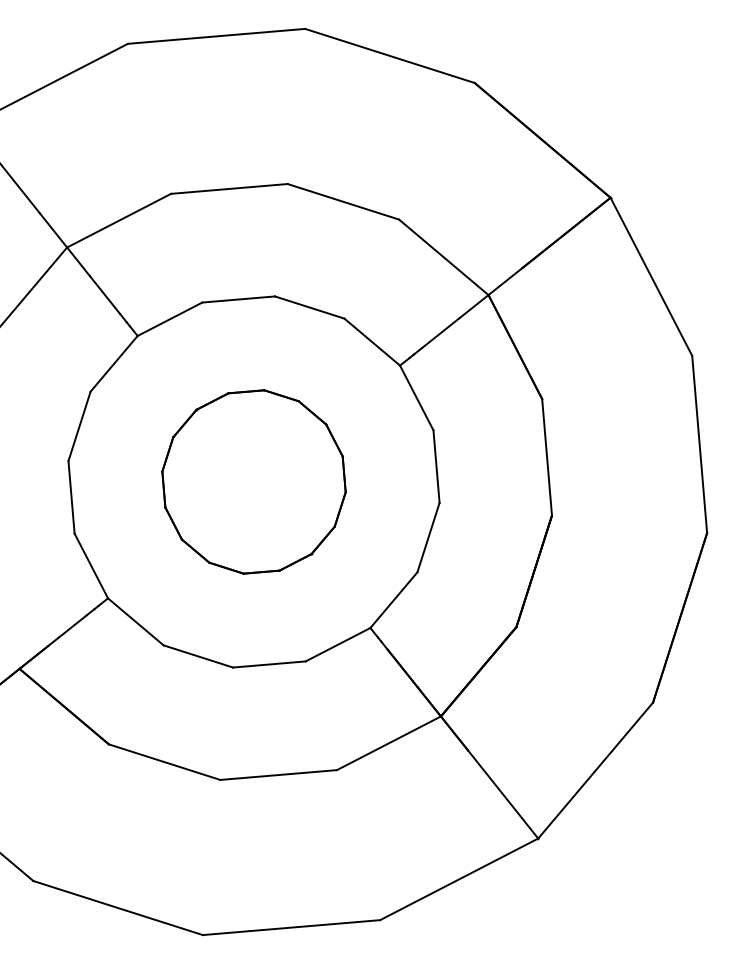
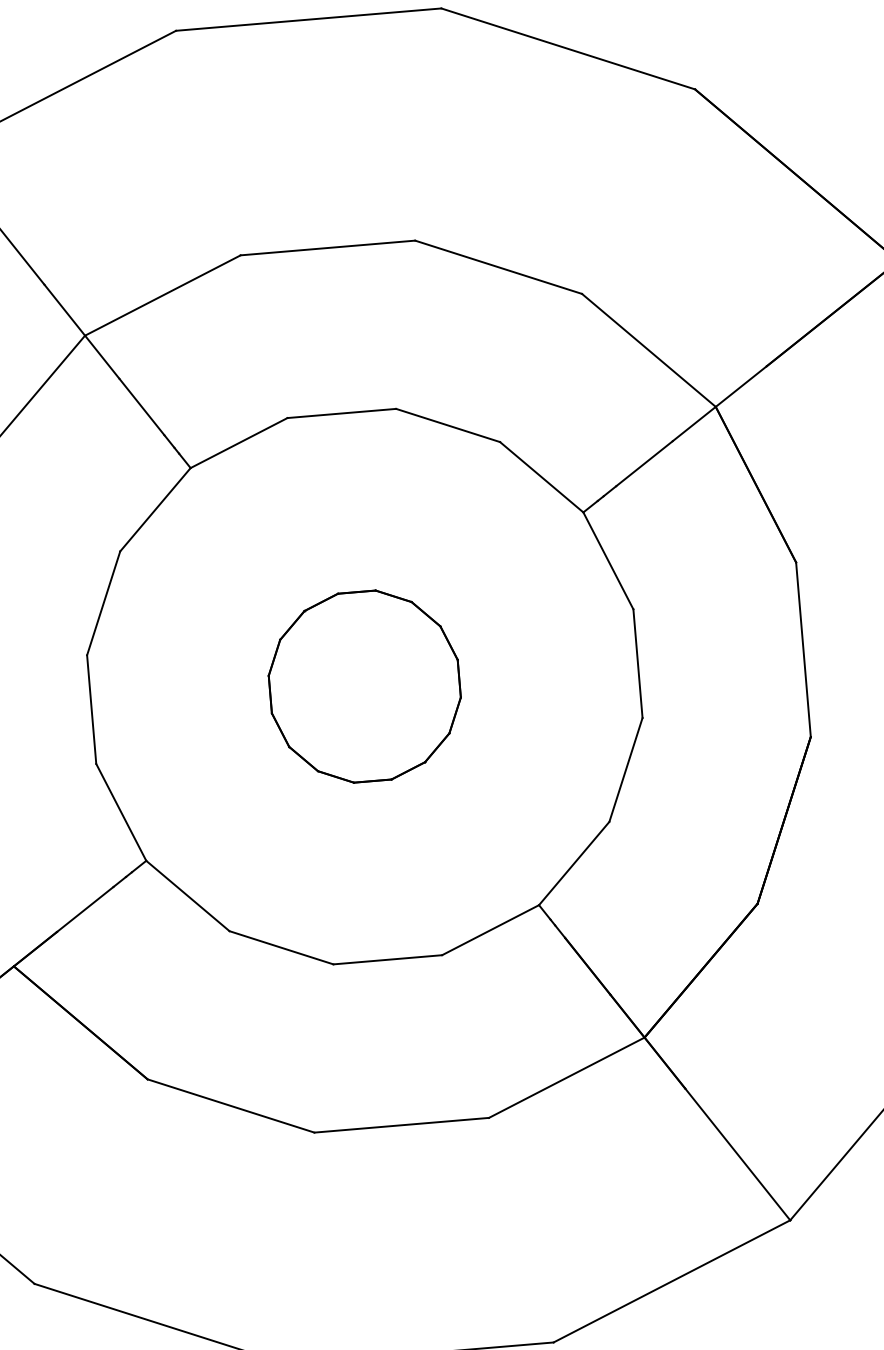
part: (253, 481) -> (364, 685), size x0.7

